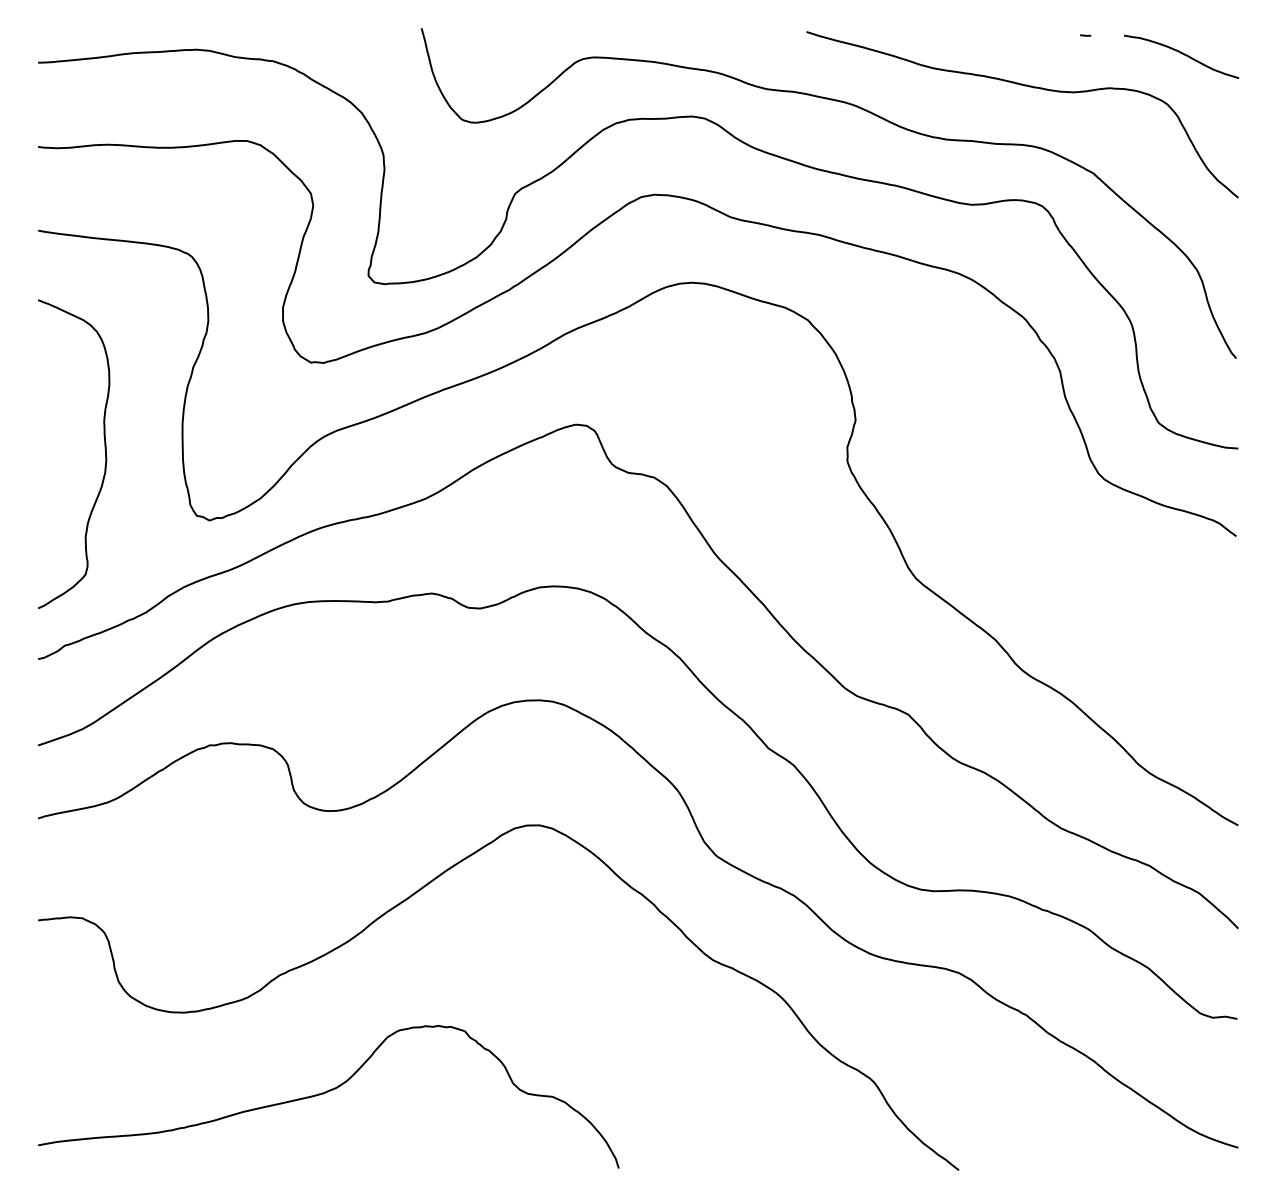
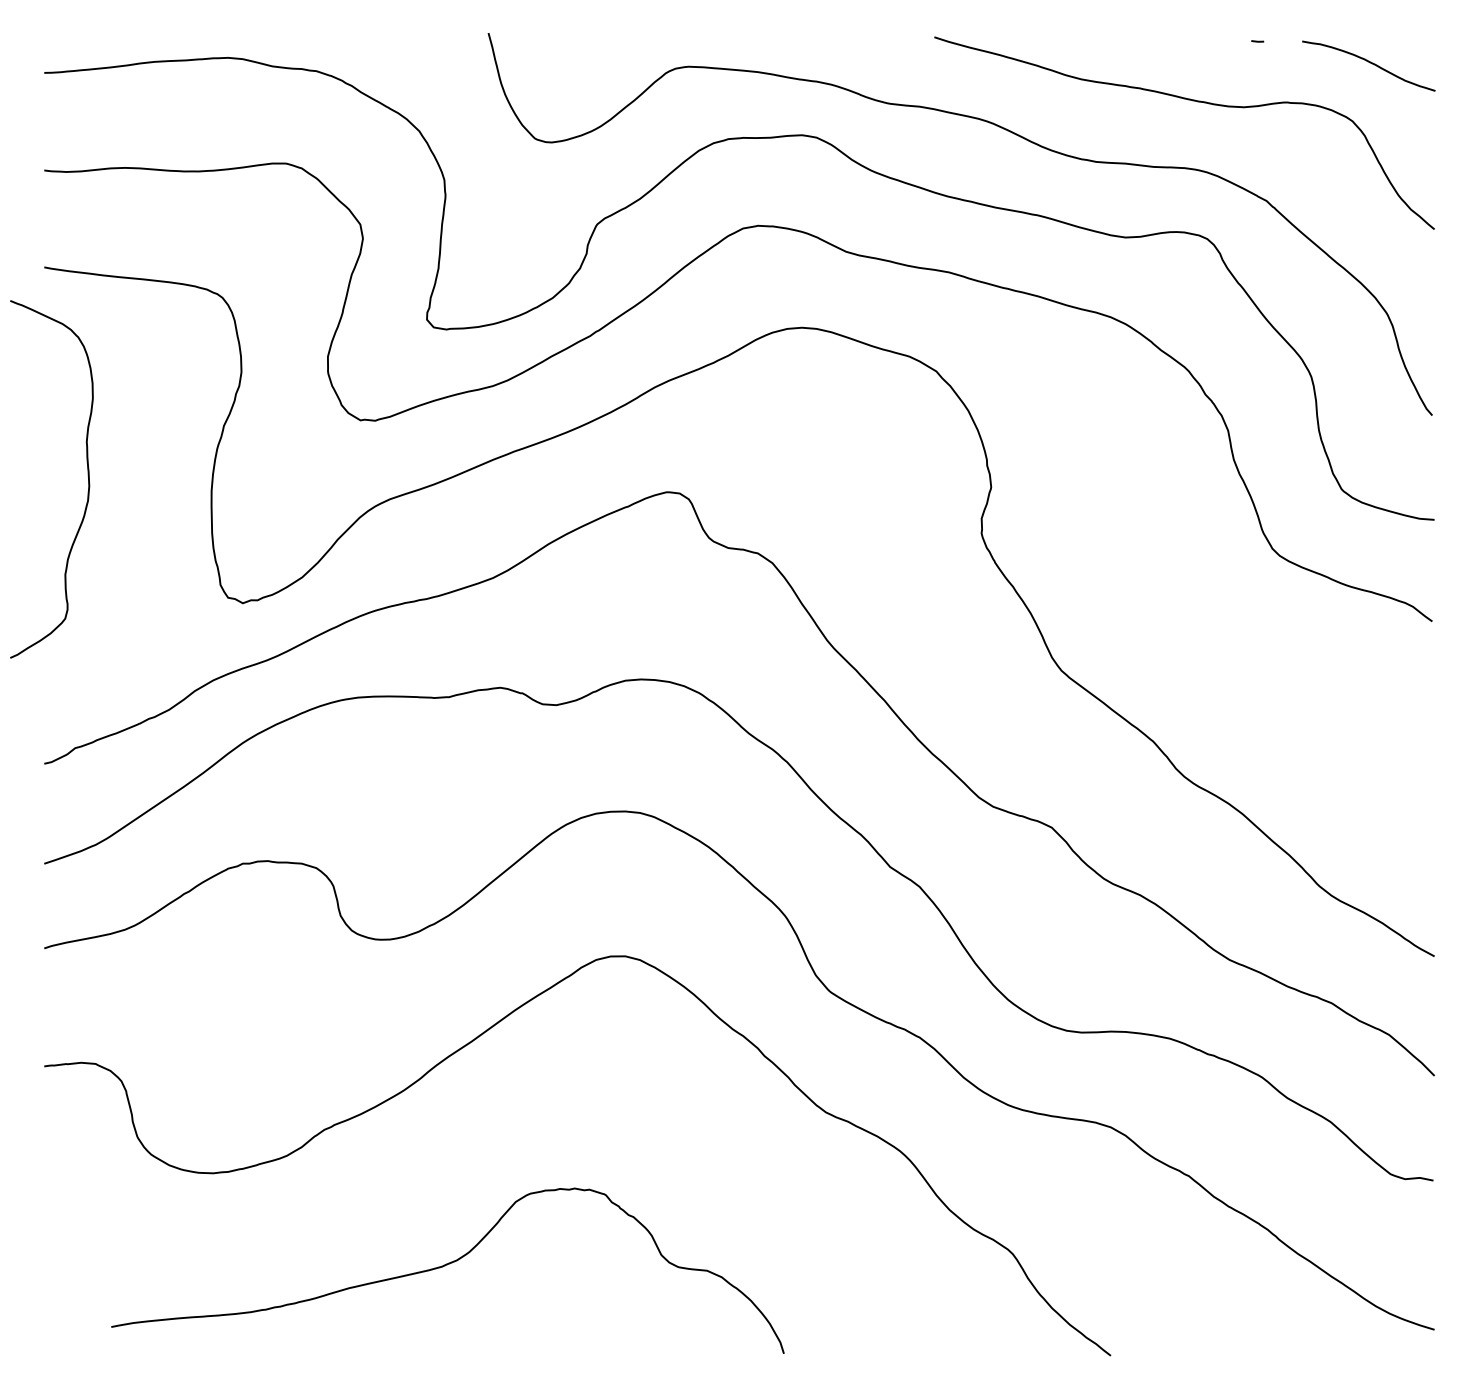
curve: (104, 450) -> (87, 475), moved
curve: (326, 1093) -> (445, 1266), moved

